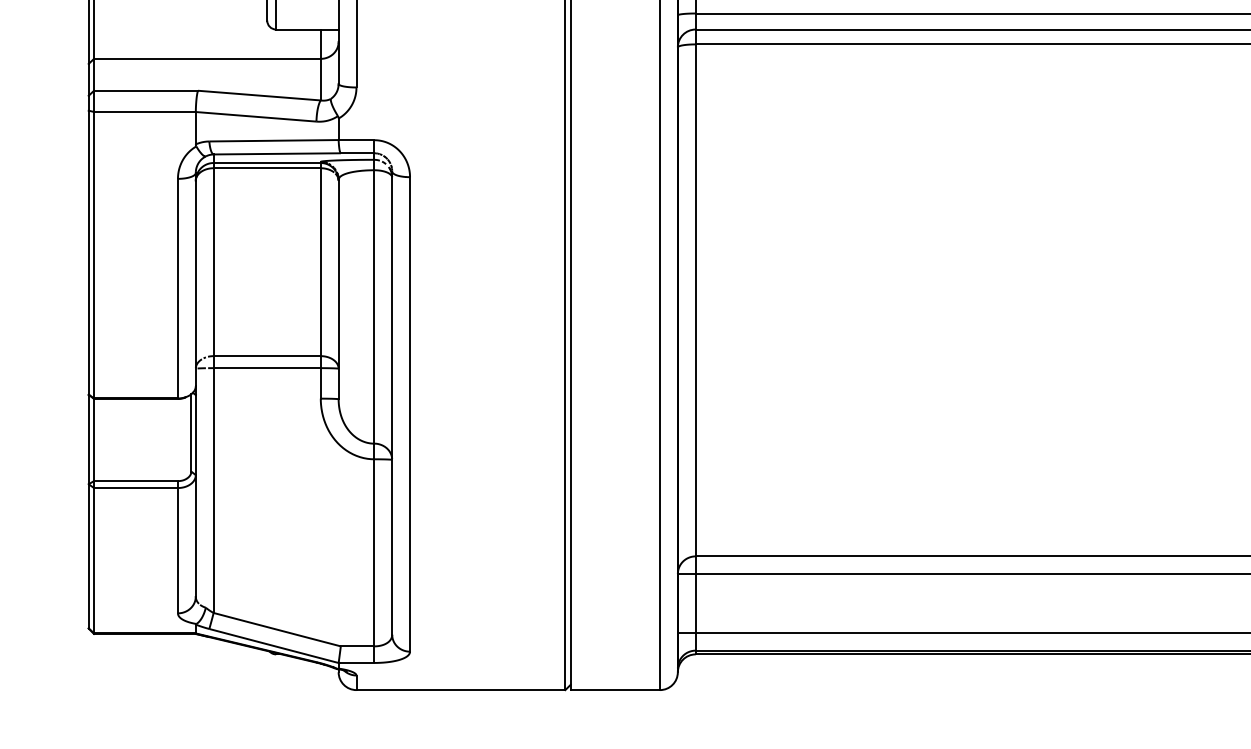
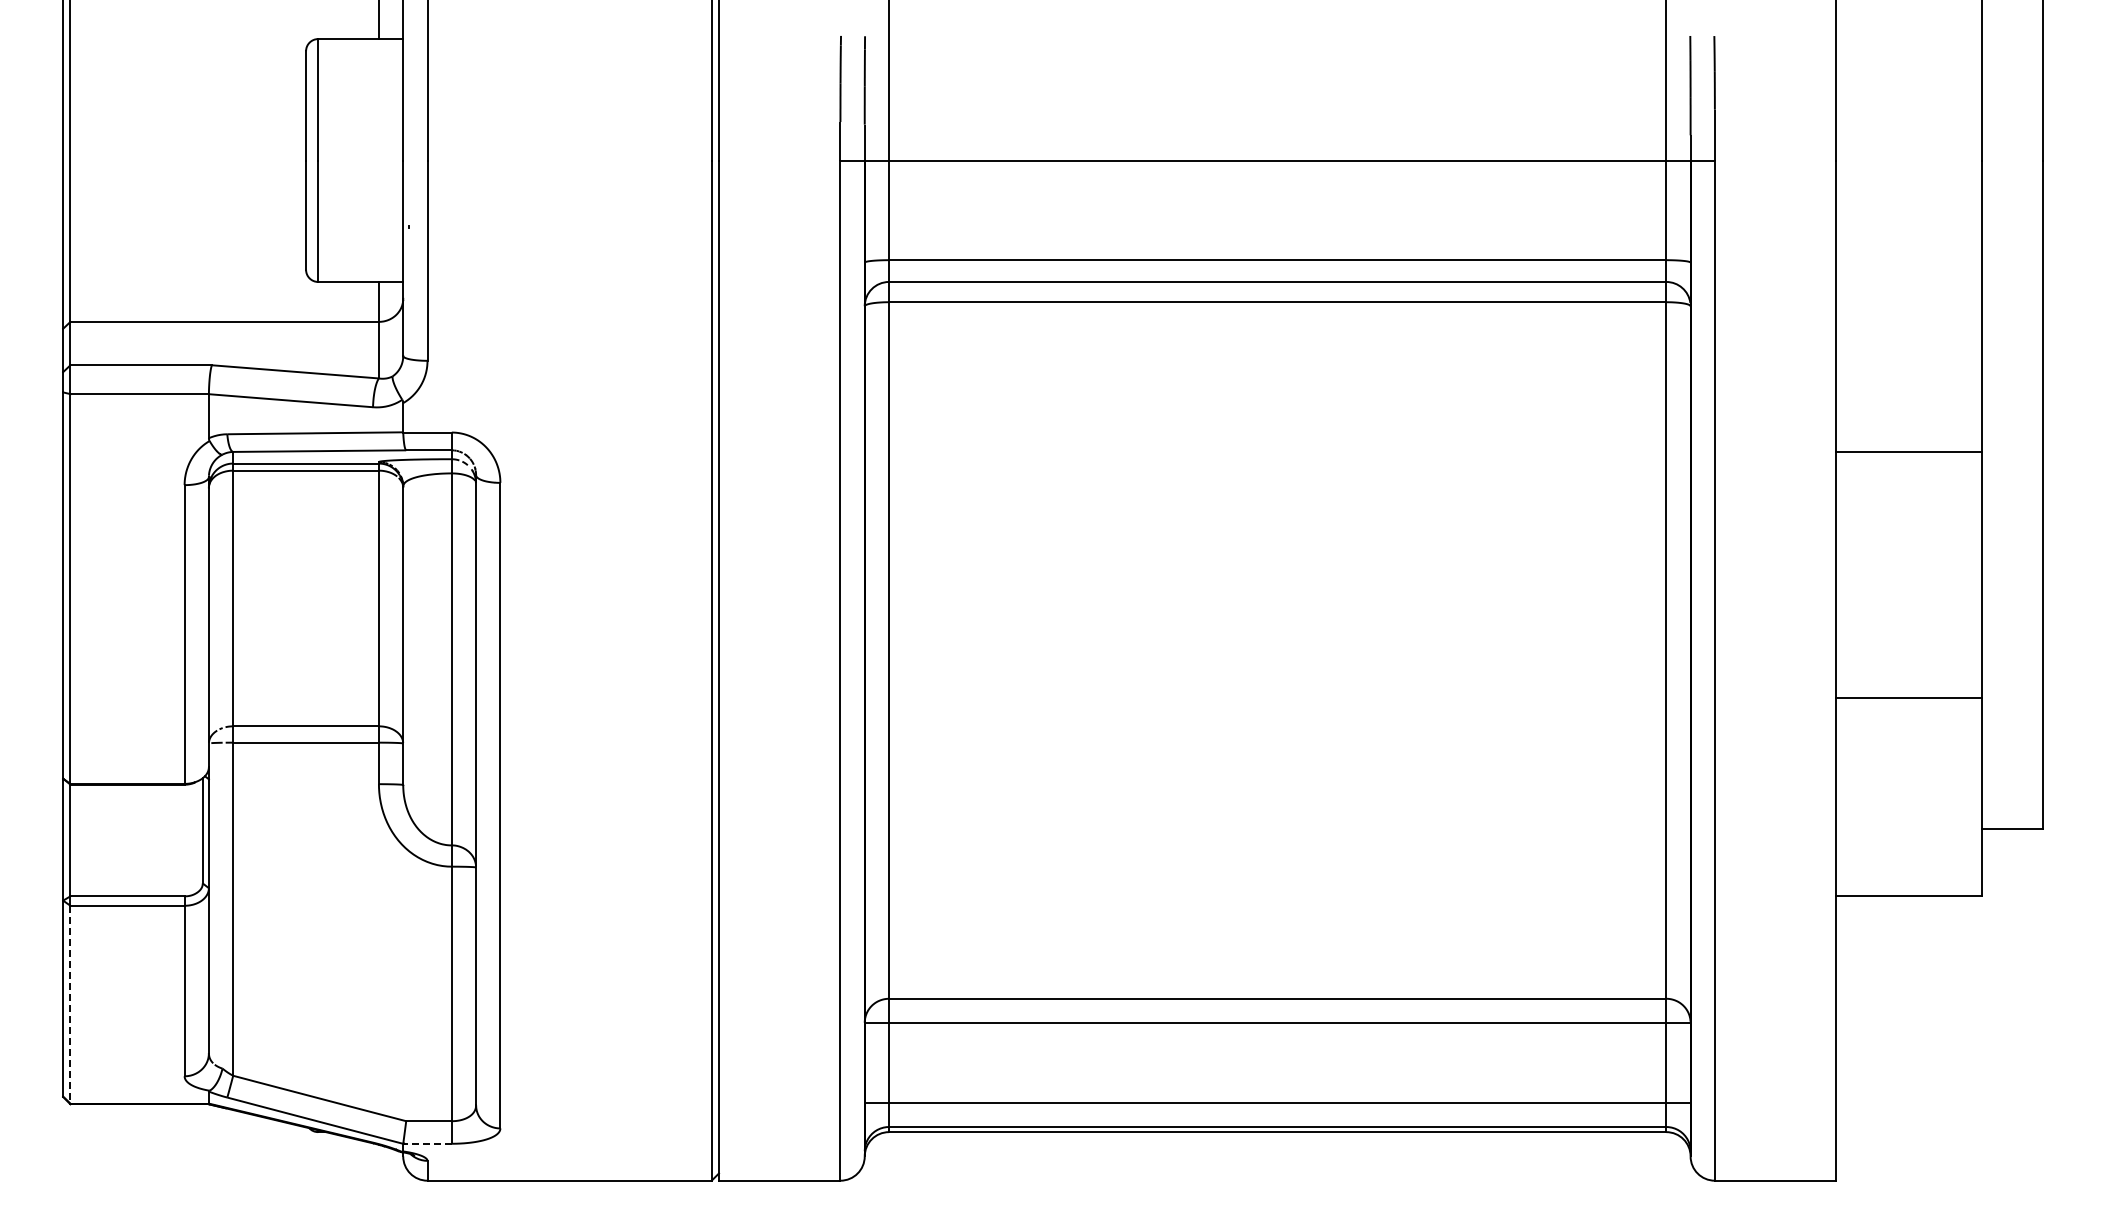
line: (94, 560) -> (70, 1004), solid -> dashed
line: (356, 662) -> (427, 1143), solid -> dashed

